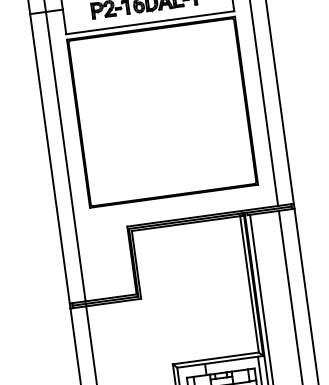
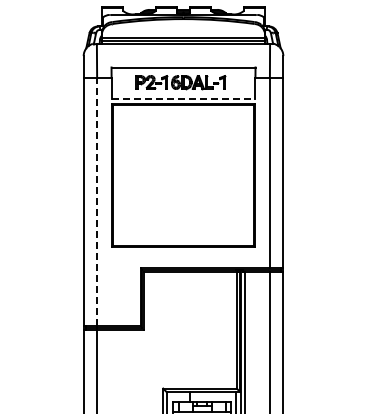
line: (150, 22) -> (183, 98), solid -> dashed
line: (66, 156) -> (97, 201), solid -> dashed

